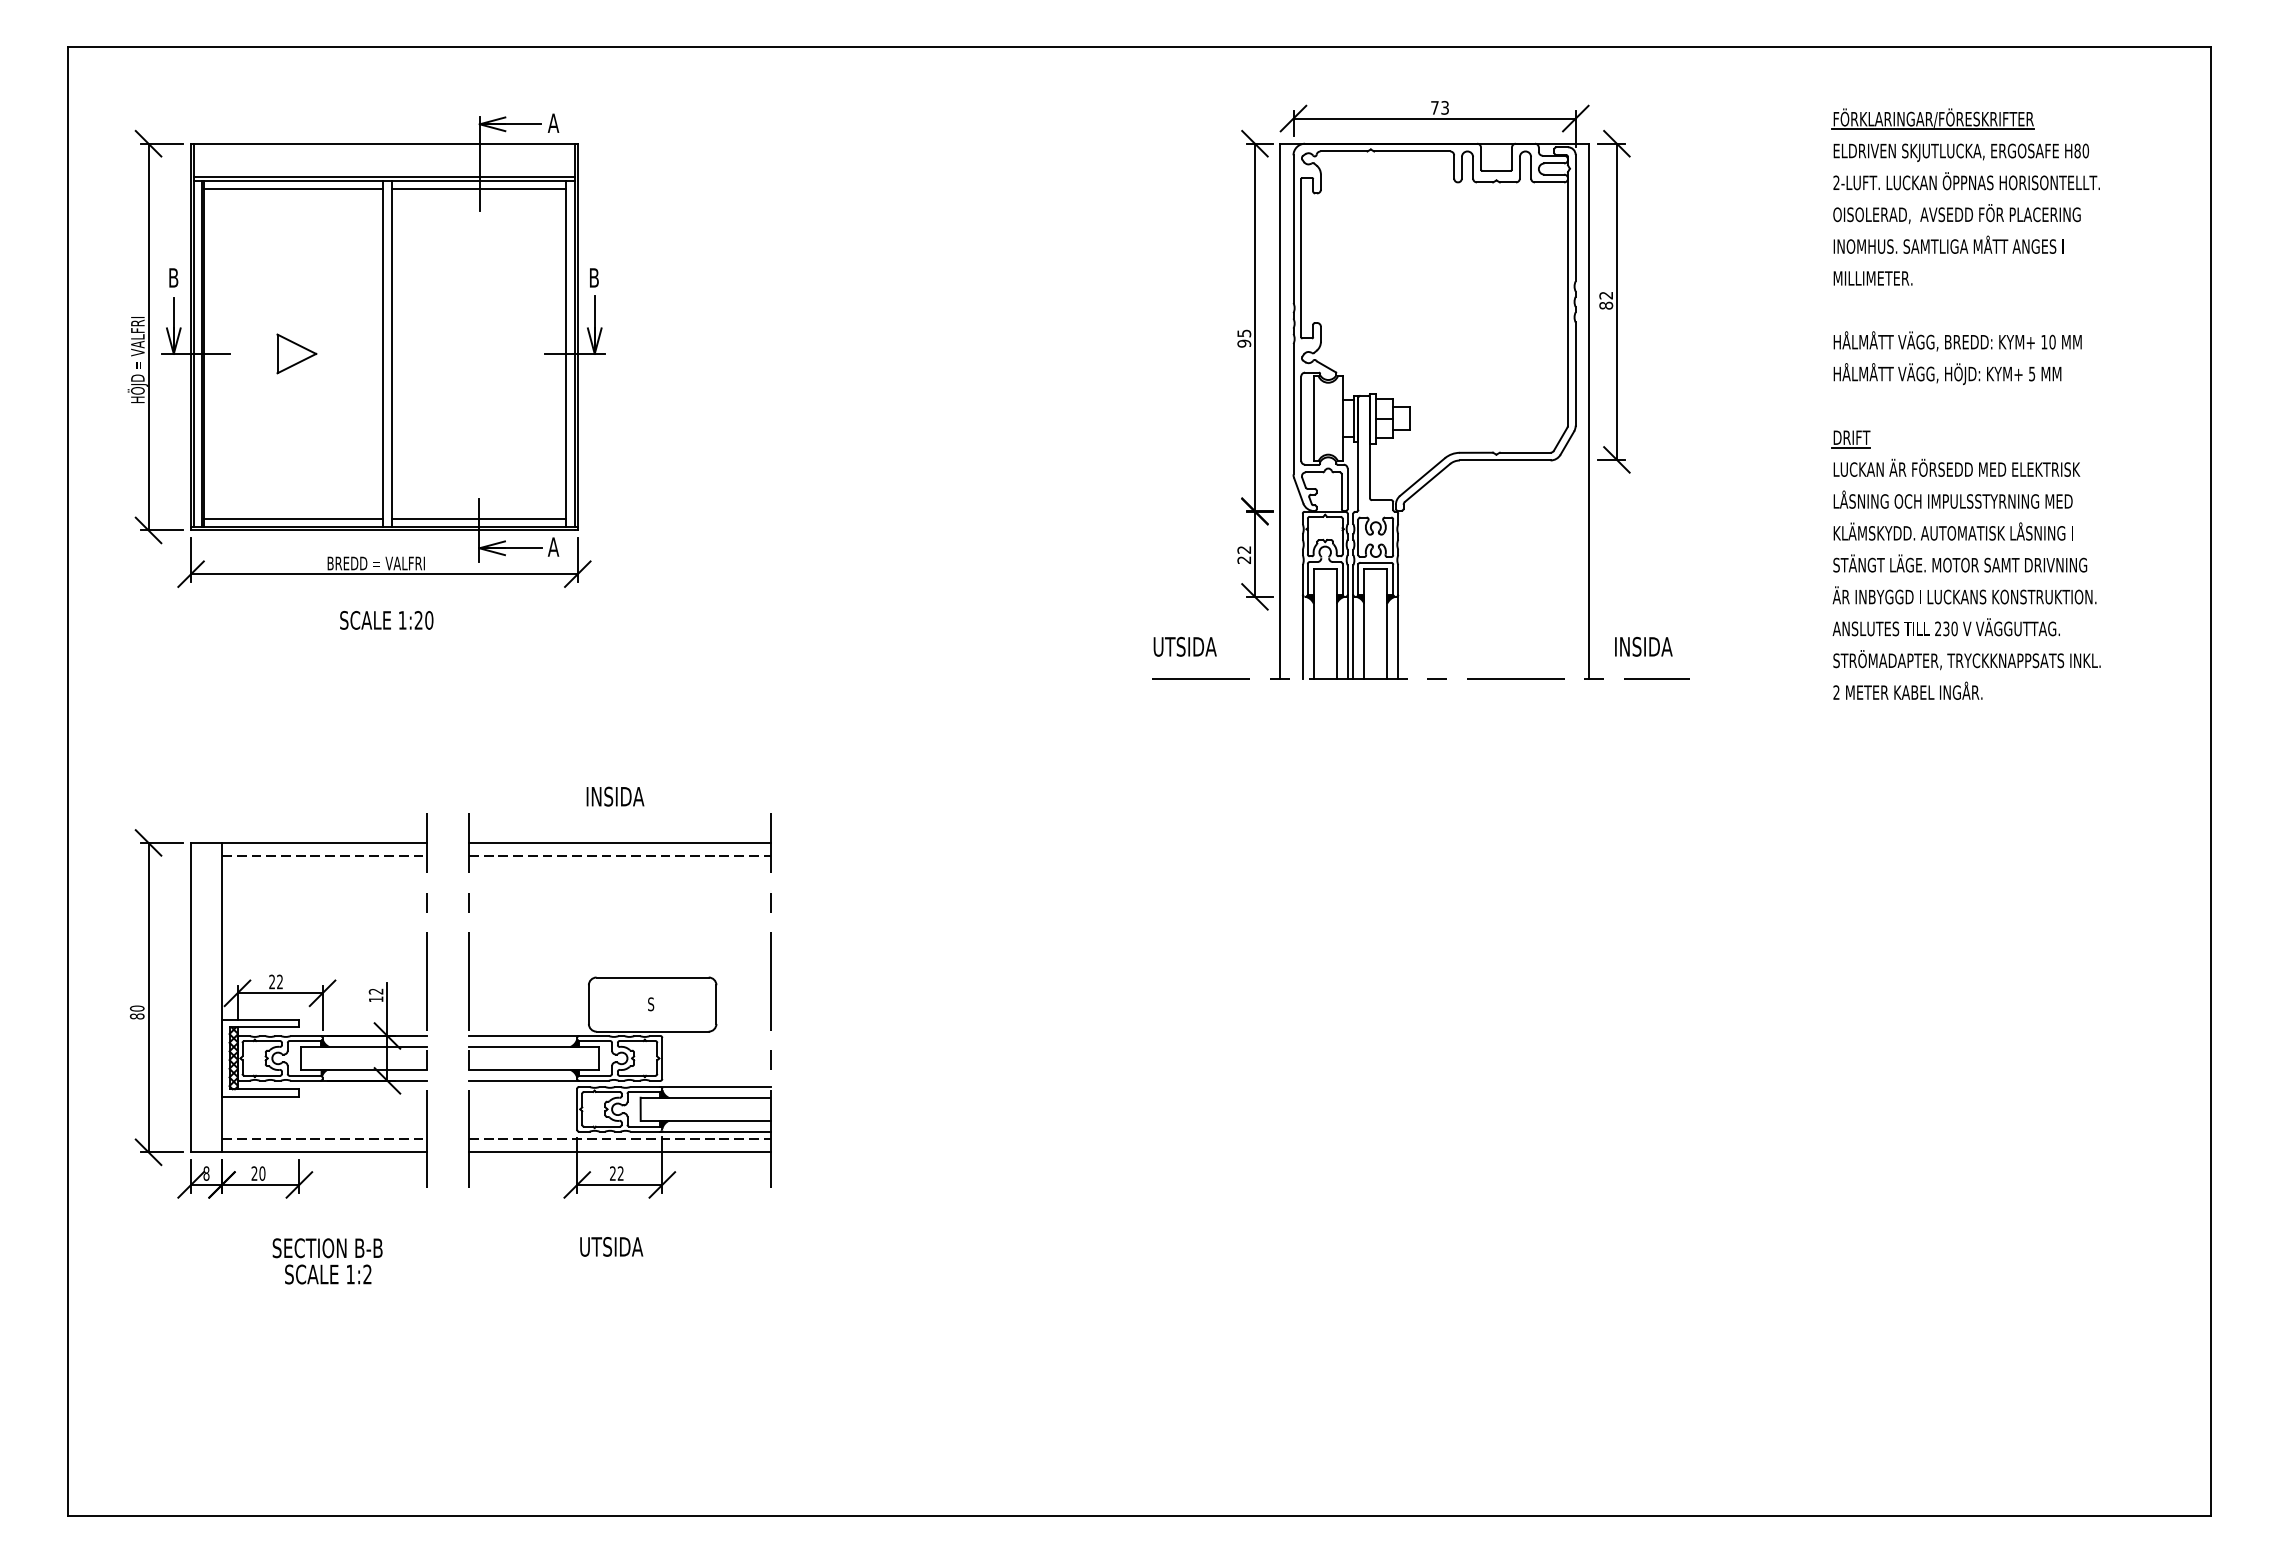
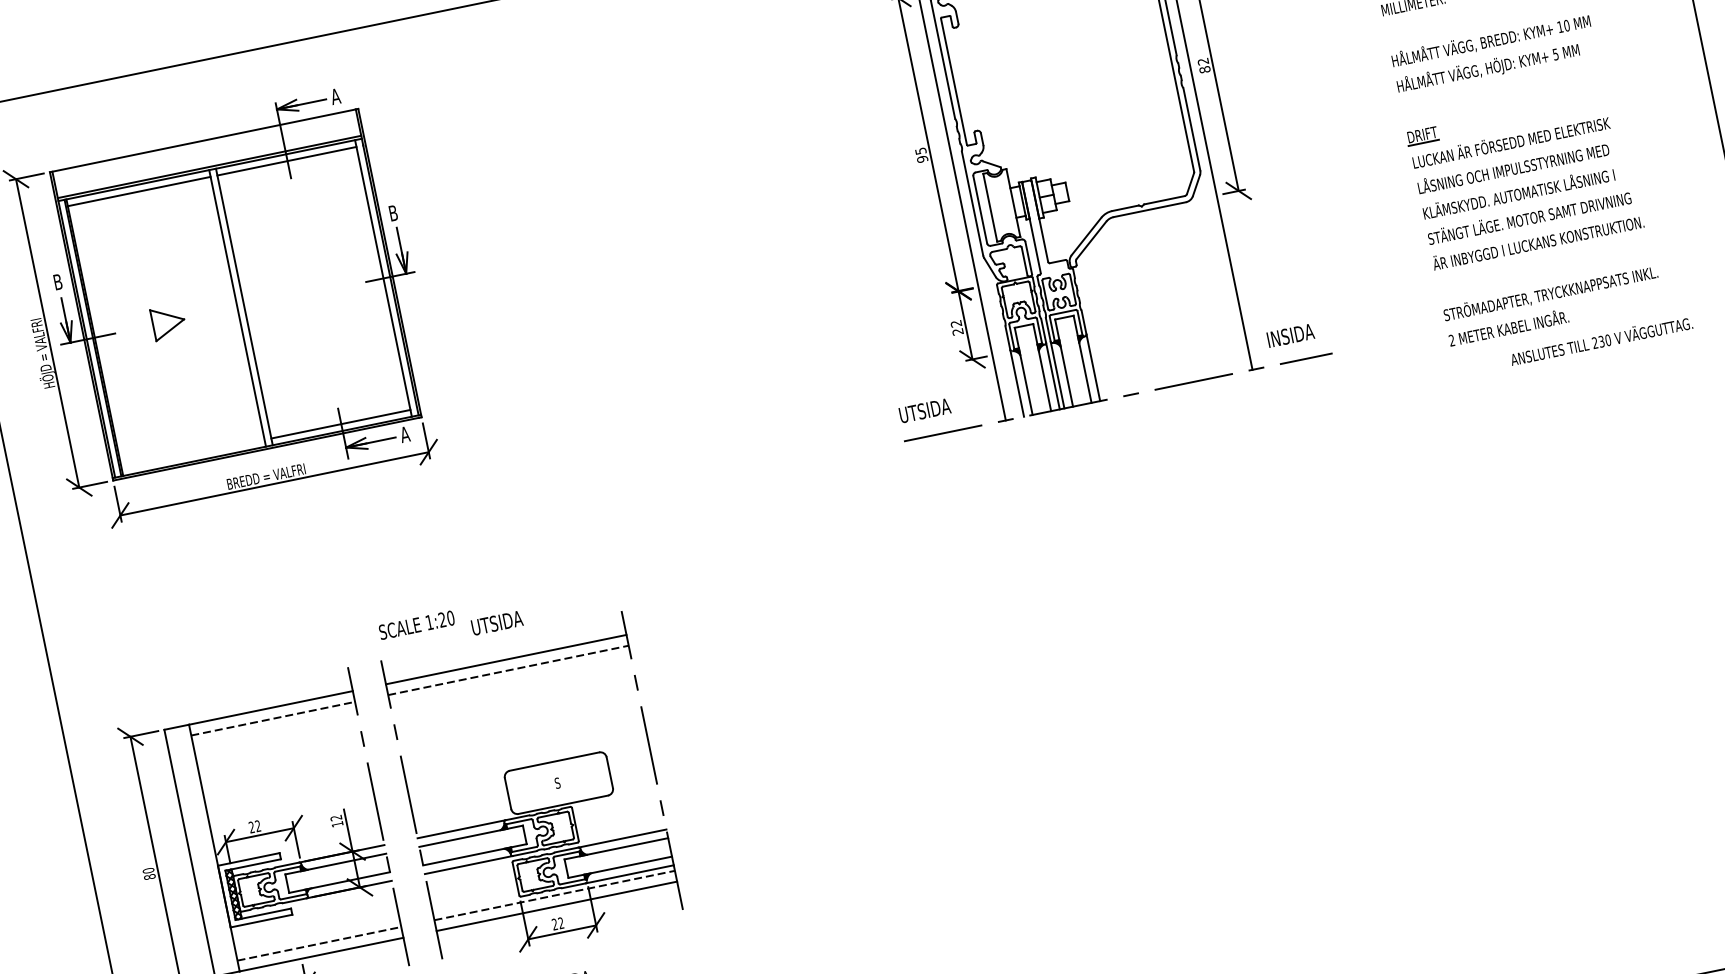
line: (293, 518) -> (192, 454), removed
text: (386, 620) -> (416, 625), moved
text: (1945, 627) -> (1600, 340), moved
text: (617, 796) -> (496, 622), INSIDA -> UTSIDA

